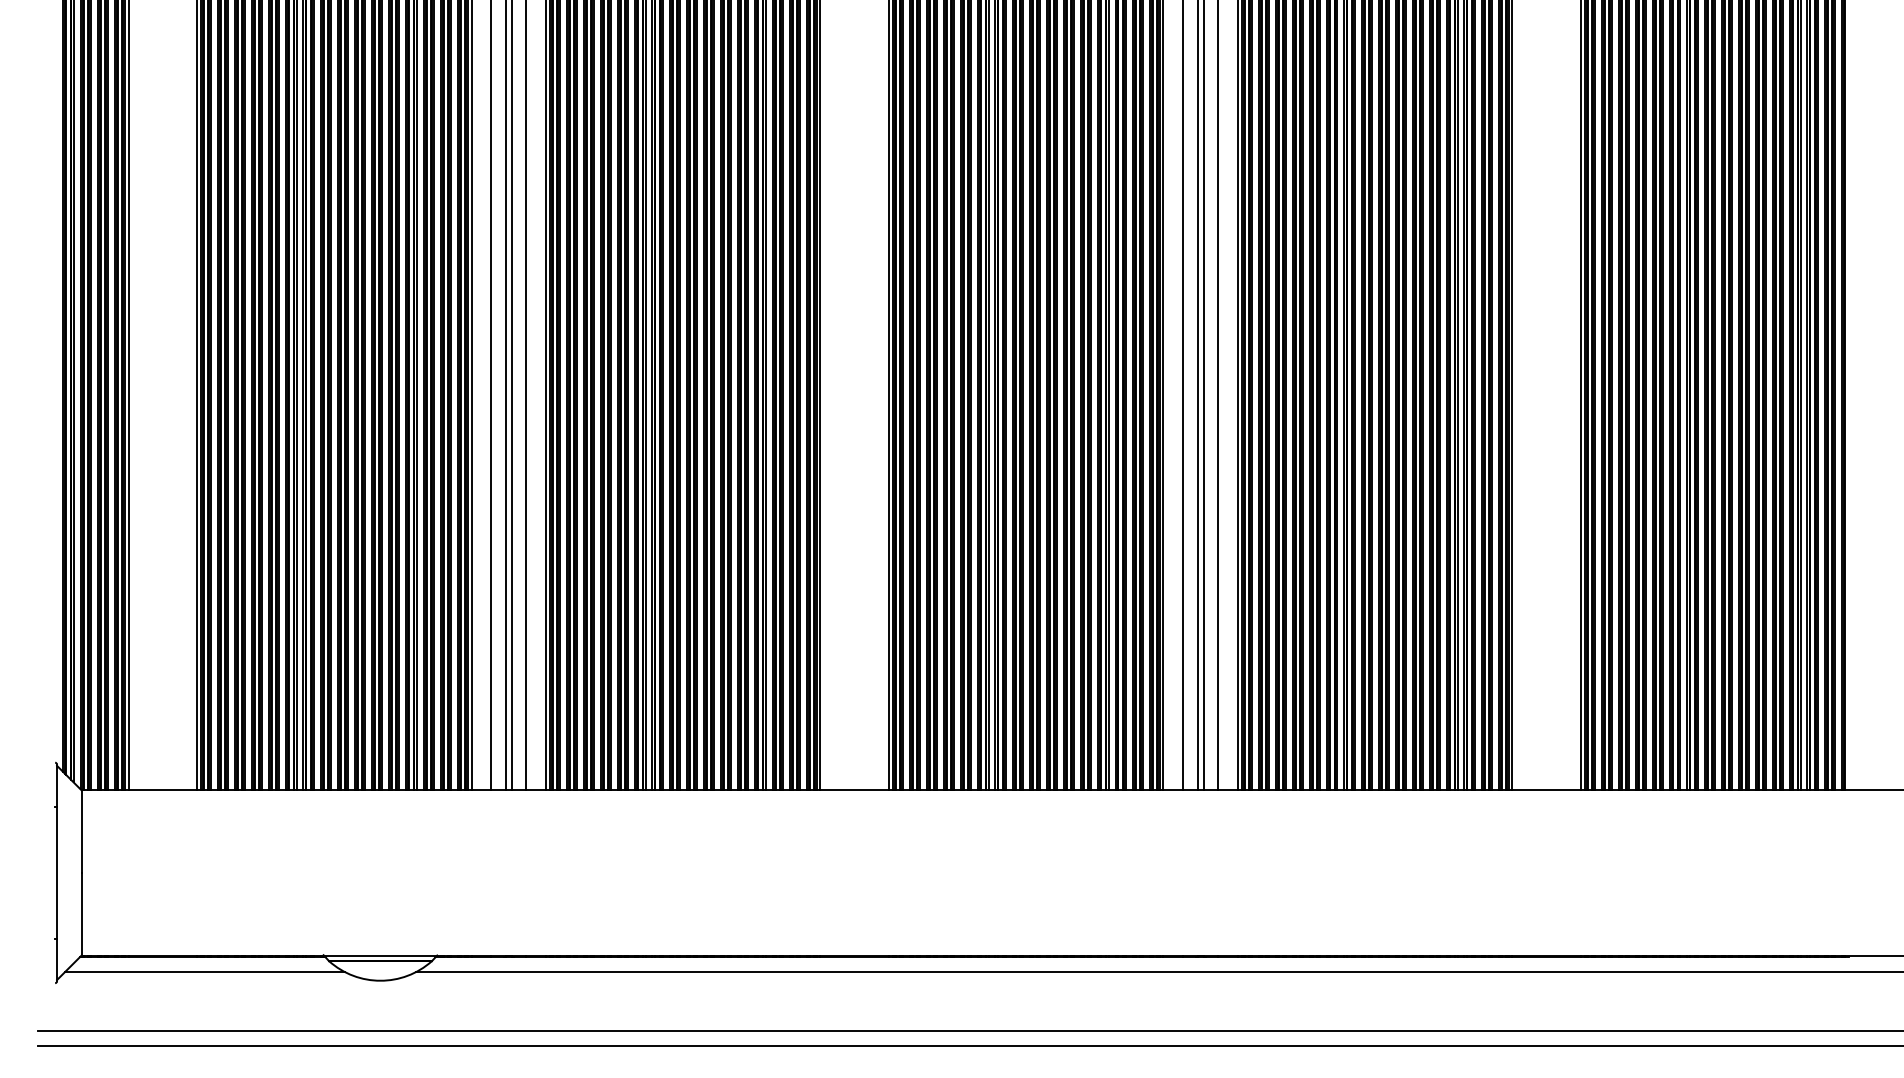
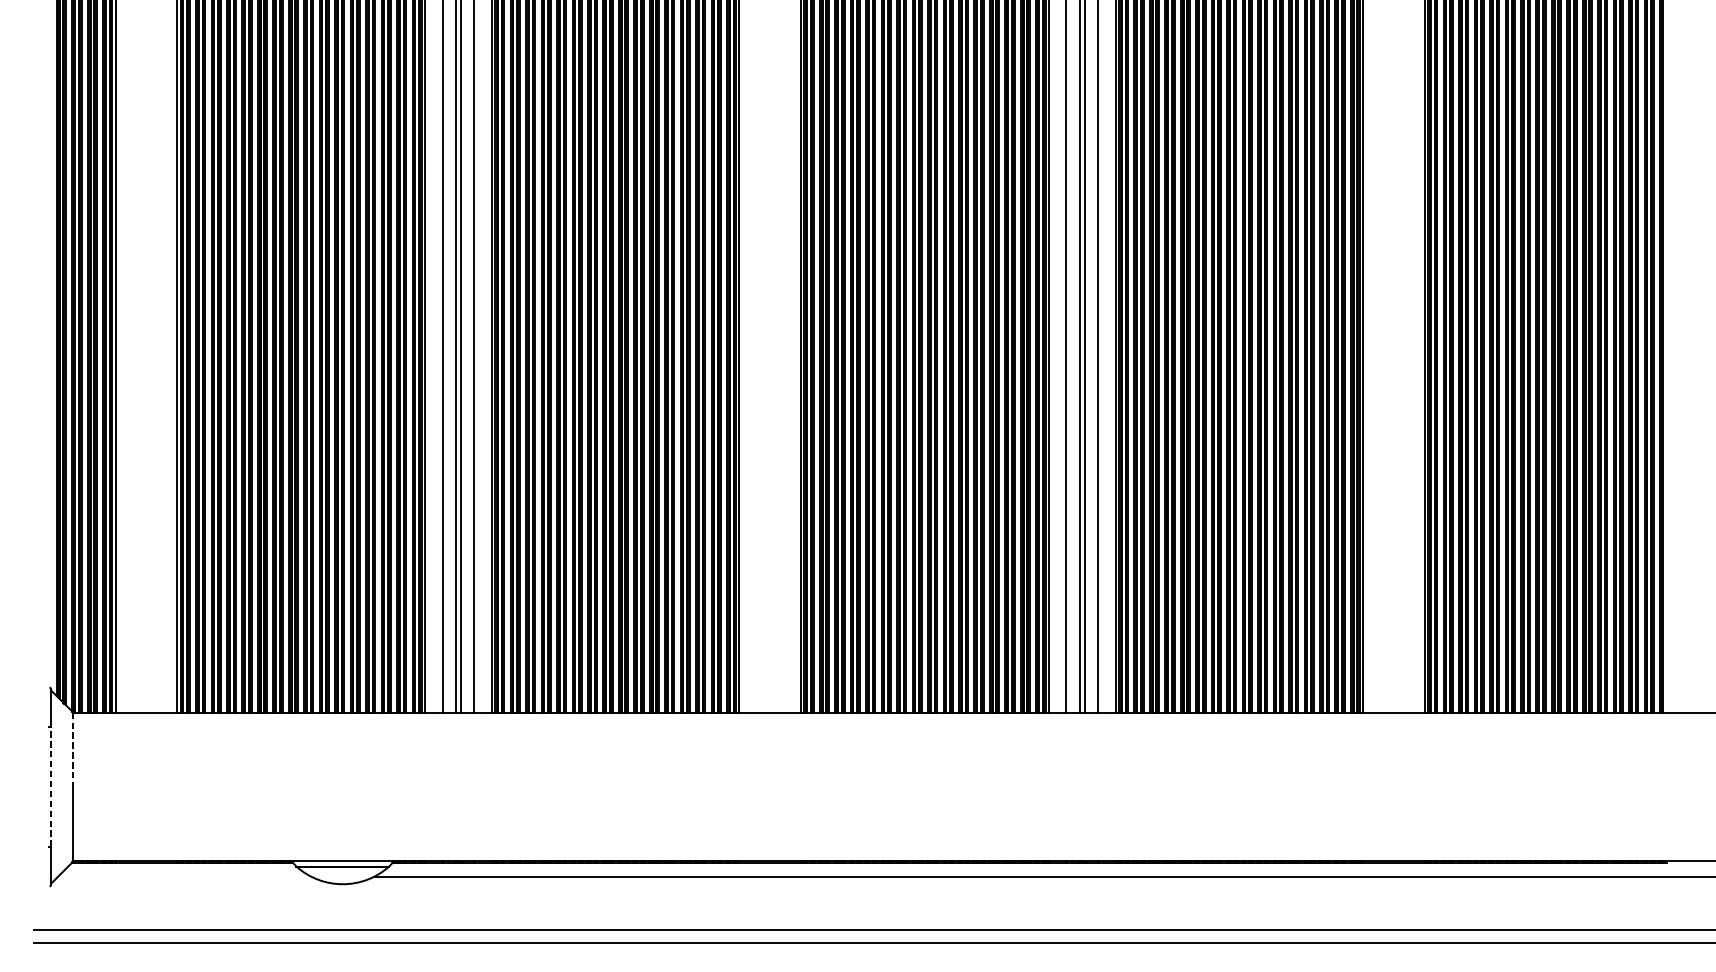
line: (81, 832) -> (73, 750), solid -> dashed
line: (57, 872) -> (51, 786), solid -> dashed
line: (204, 972) -> (184, 876), removed

